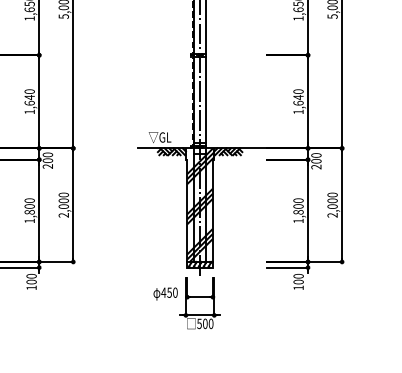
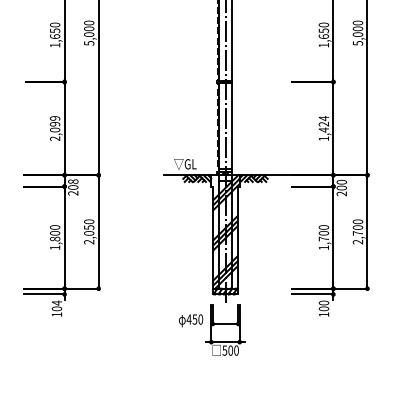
text: (298, 96) -> (323, 123), 1,640 -> 1,424
text: (29, 101) -> (54, 128), 1,640 -> 2,099
text: (48, 154) -> (73, 181), 200 -> 208
text: (64, 200) -> (89, 227), 2,000 -> 2,050
text: (332, 206) -> (357, 233), 2,000 -> 2,700
text: (298, 211) -> (323, 238), 1,800 -> 1,700
text: (31, 275) -> (56, 302), 100 -> 104

